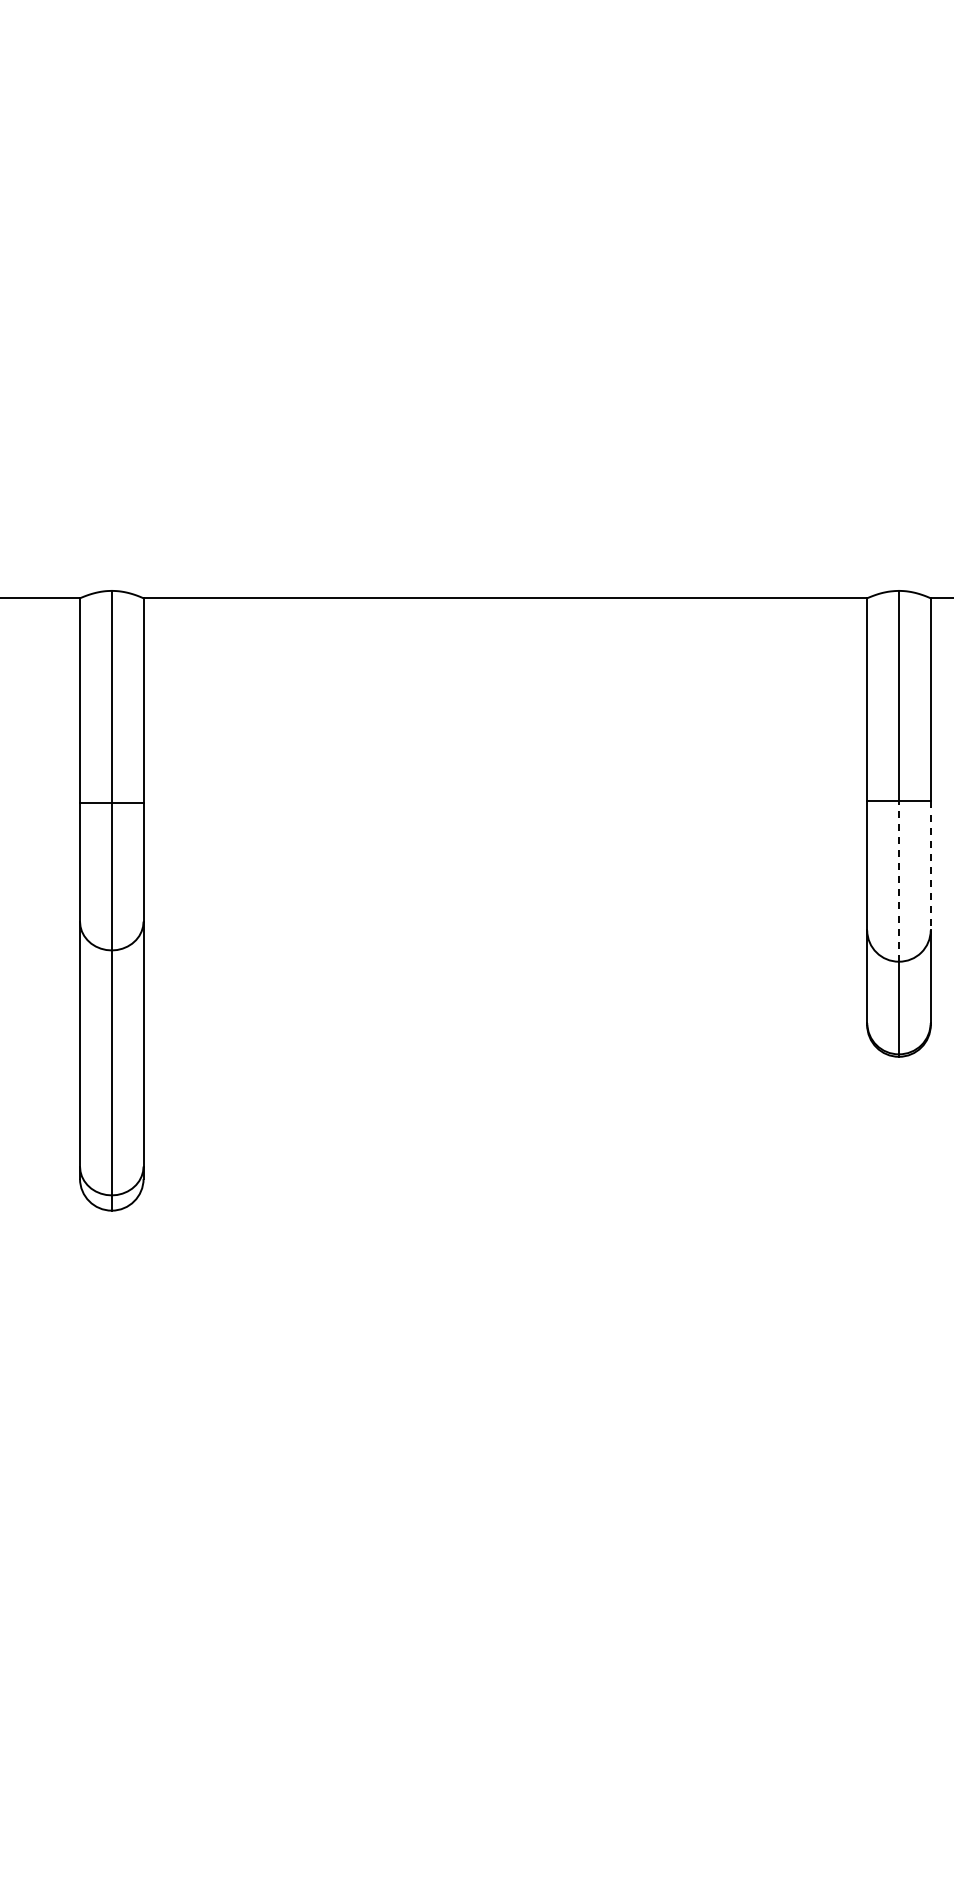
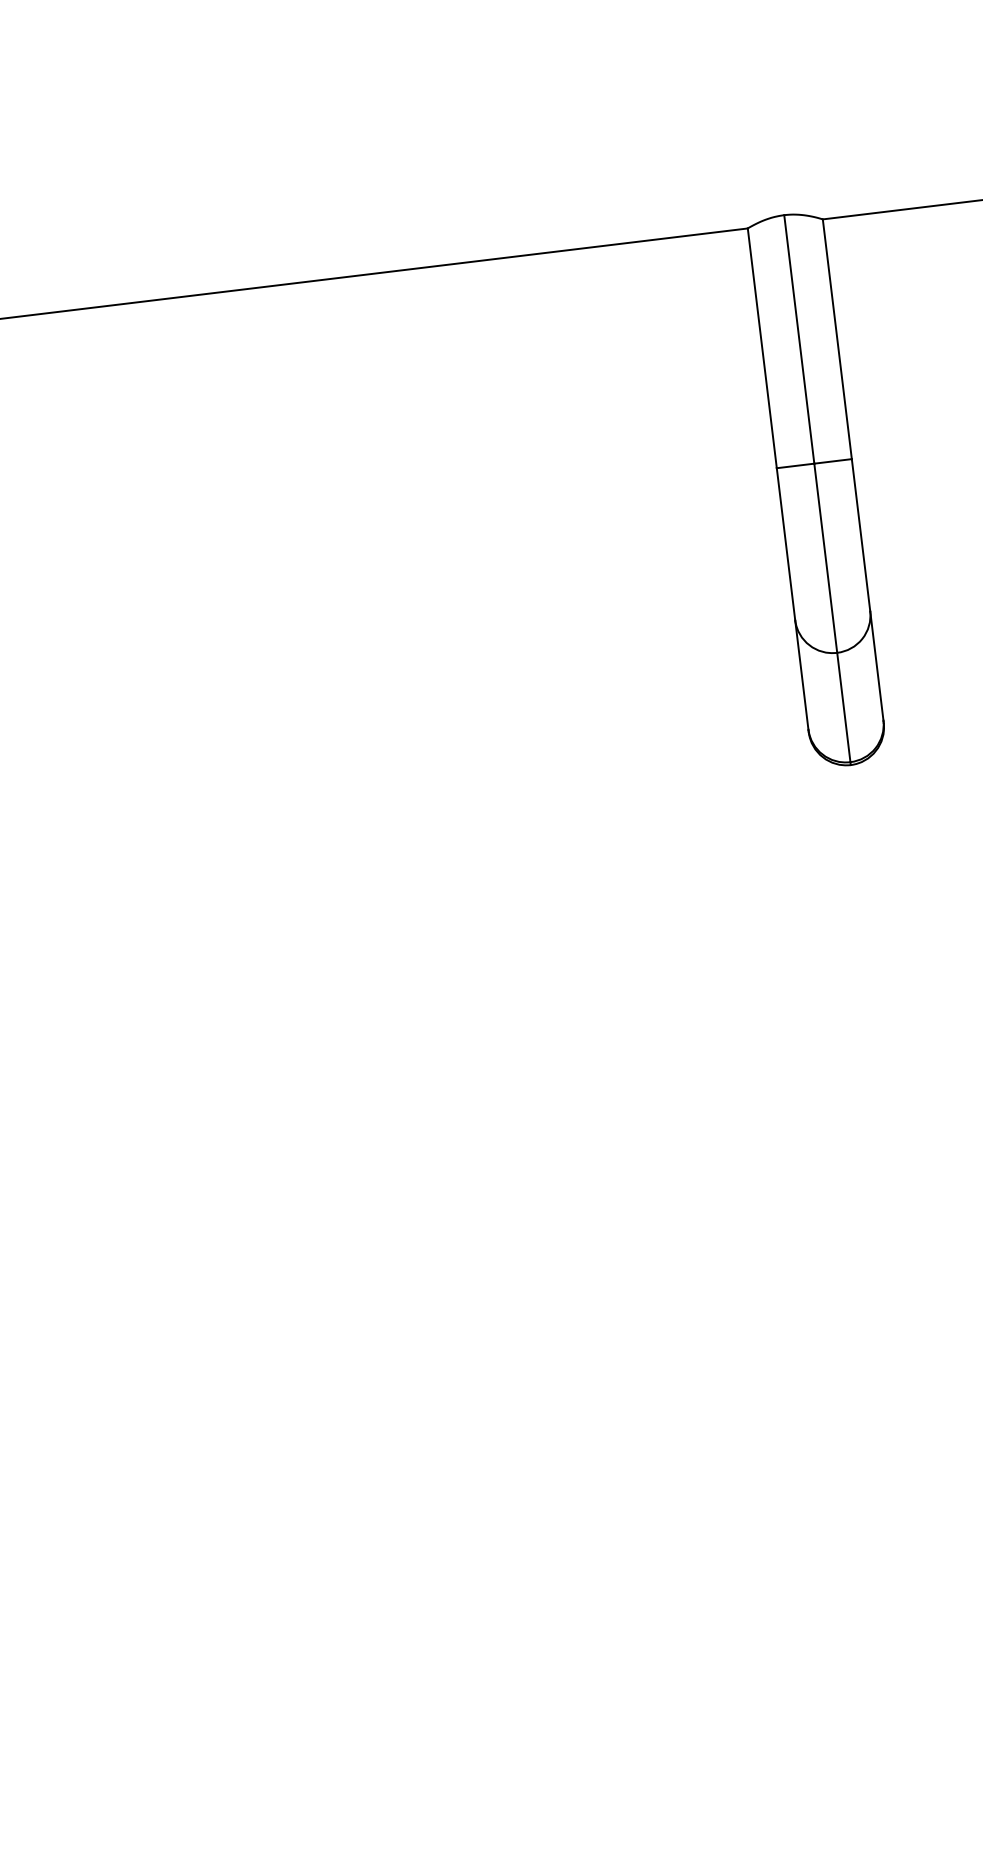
line: (930, 866) -> (860, 535), dashed -> solid
line: (898, 881) -> (825, 558), dashed -> solid

